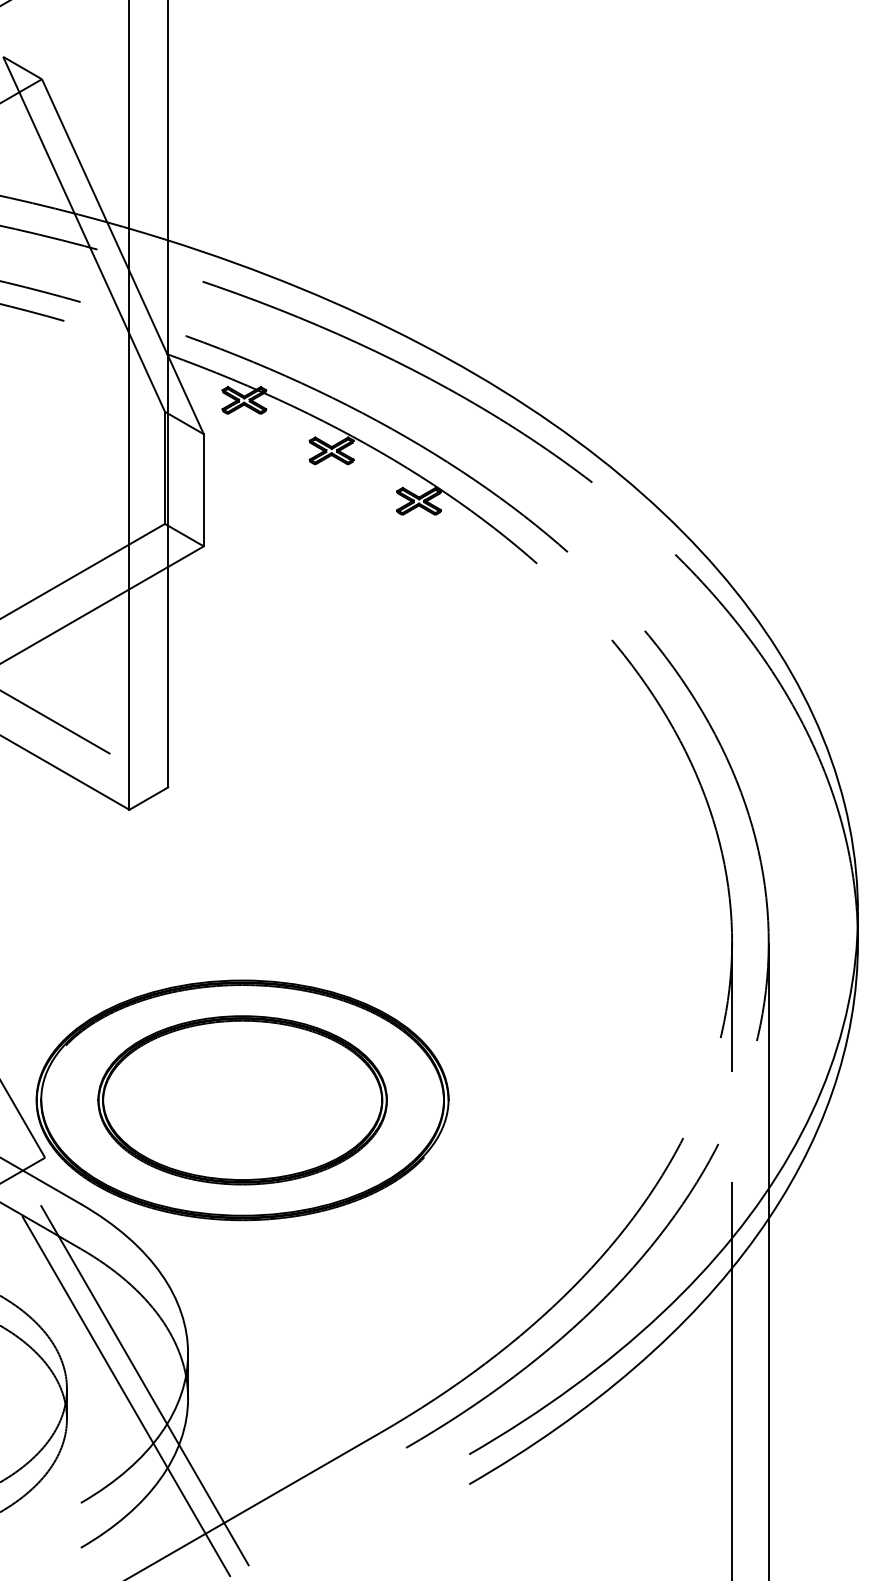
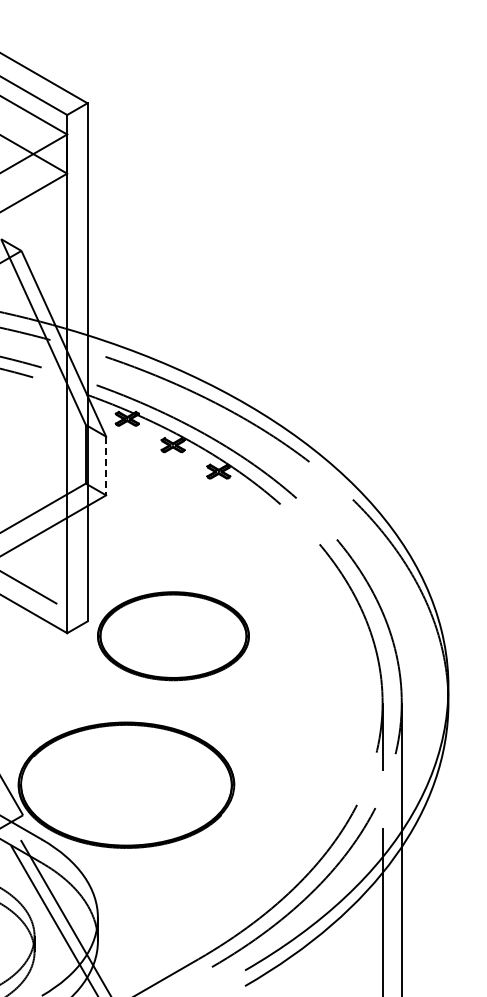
line: (204, 491) -> (106, 466), solid -> dashed
part: (242, 1100) -> (173, 636), moved

